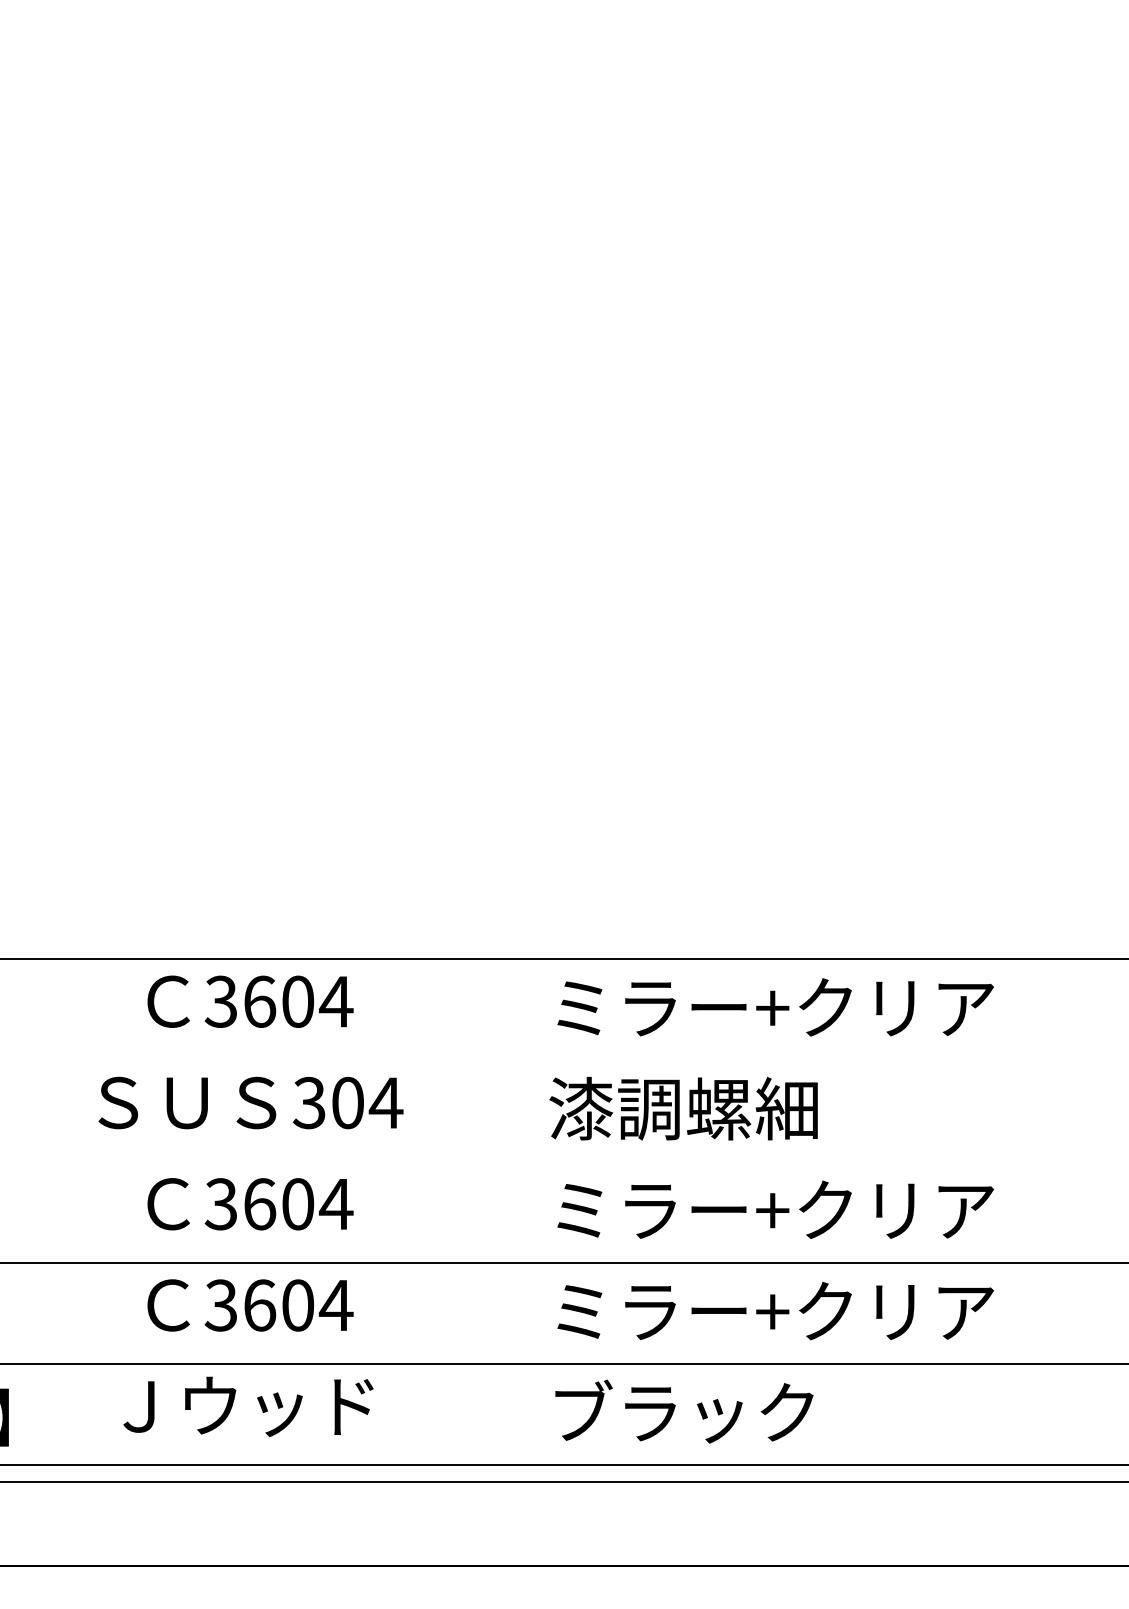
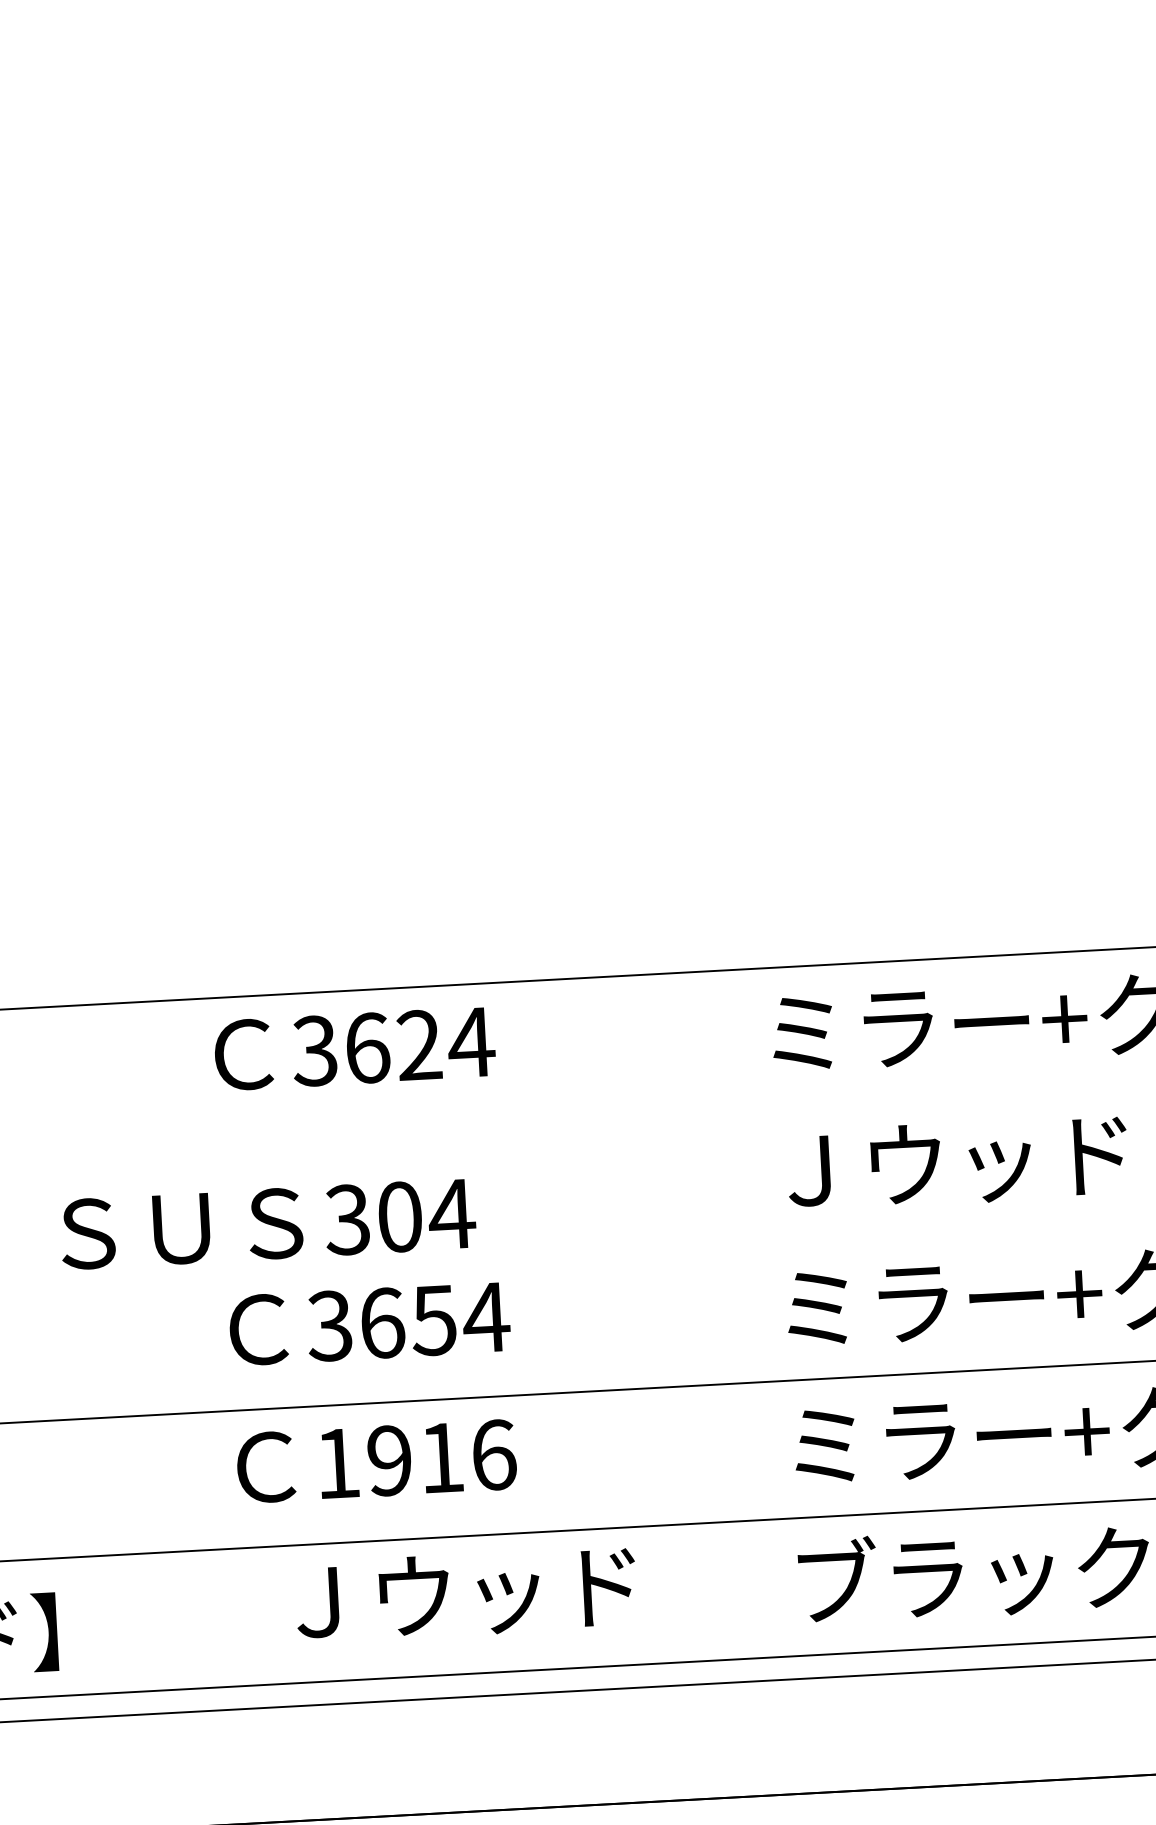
text: (298, 1001) -> (420, 1044), 3604 -> 3624
text: (250, 1102) -> (267, 1223), moved
text: (683, 1108) -> (950, 1161), 漆調螺細 -> Ｊウッド
text: (297, 1204) -> (433, 1320), 3604 -> 3654
text: (278, 1305) -> (415, 1459), 3604 -> 1916
text: (248, 1406) -> (466, 1594), moved

